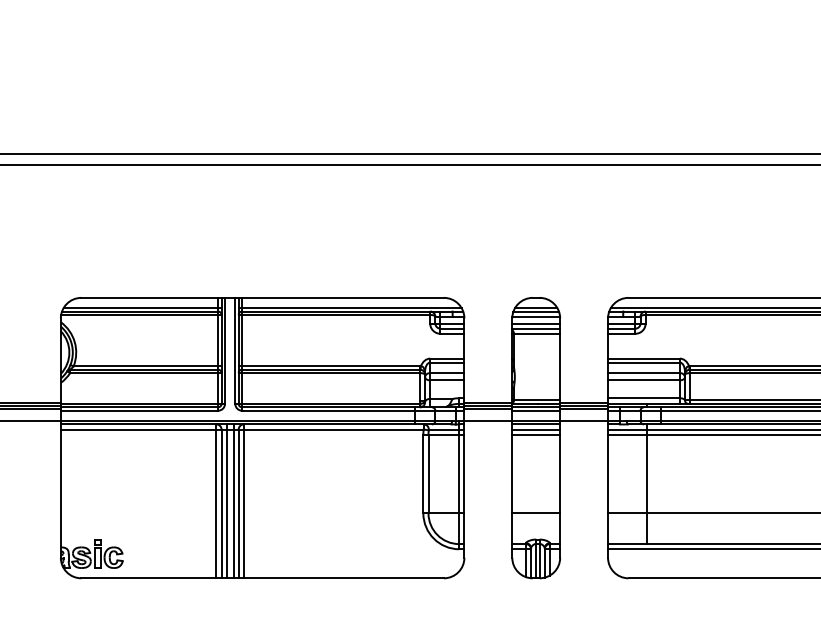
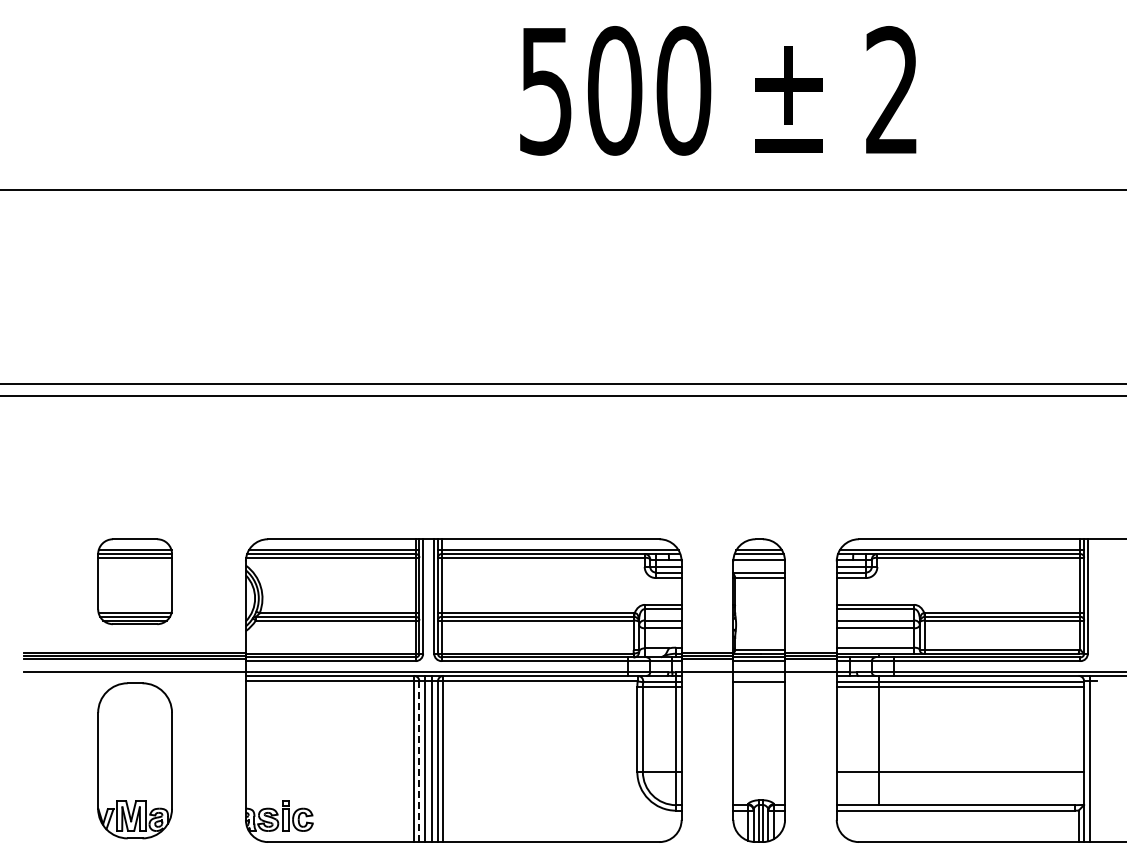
line: (536, 323) -> (759, 566), removed
line: (536, 424) -> (759, 675), removed
line: (536, 434) -> (759, 686), removed
line: (221, 503) -> (419, 761), solid -> dashed
line: (536, 512) -> (759, 771), removed

